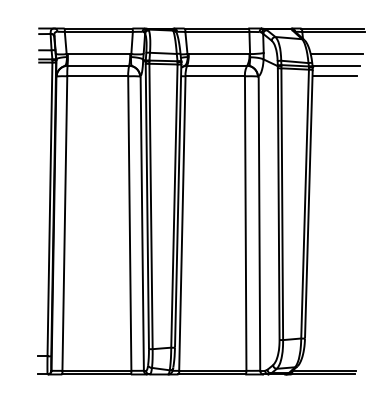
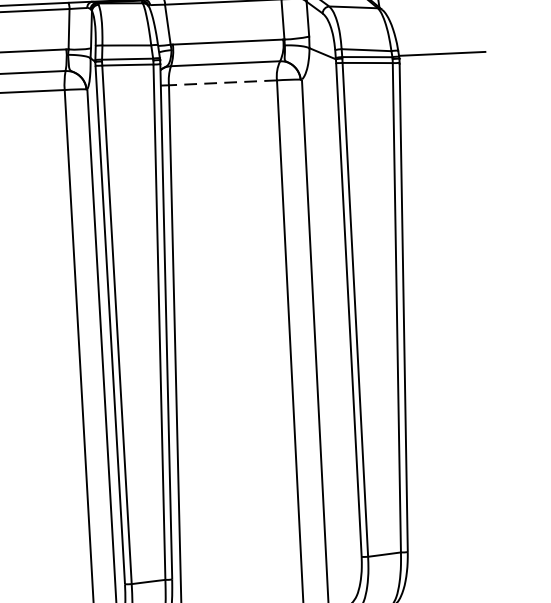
line: (336, 54) -> (441, 33), removed
line: (215, 76) -> (223, 83), solid -> dashed
line: (334, 76) -> (439, 73), removed

